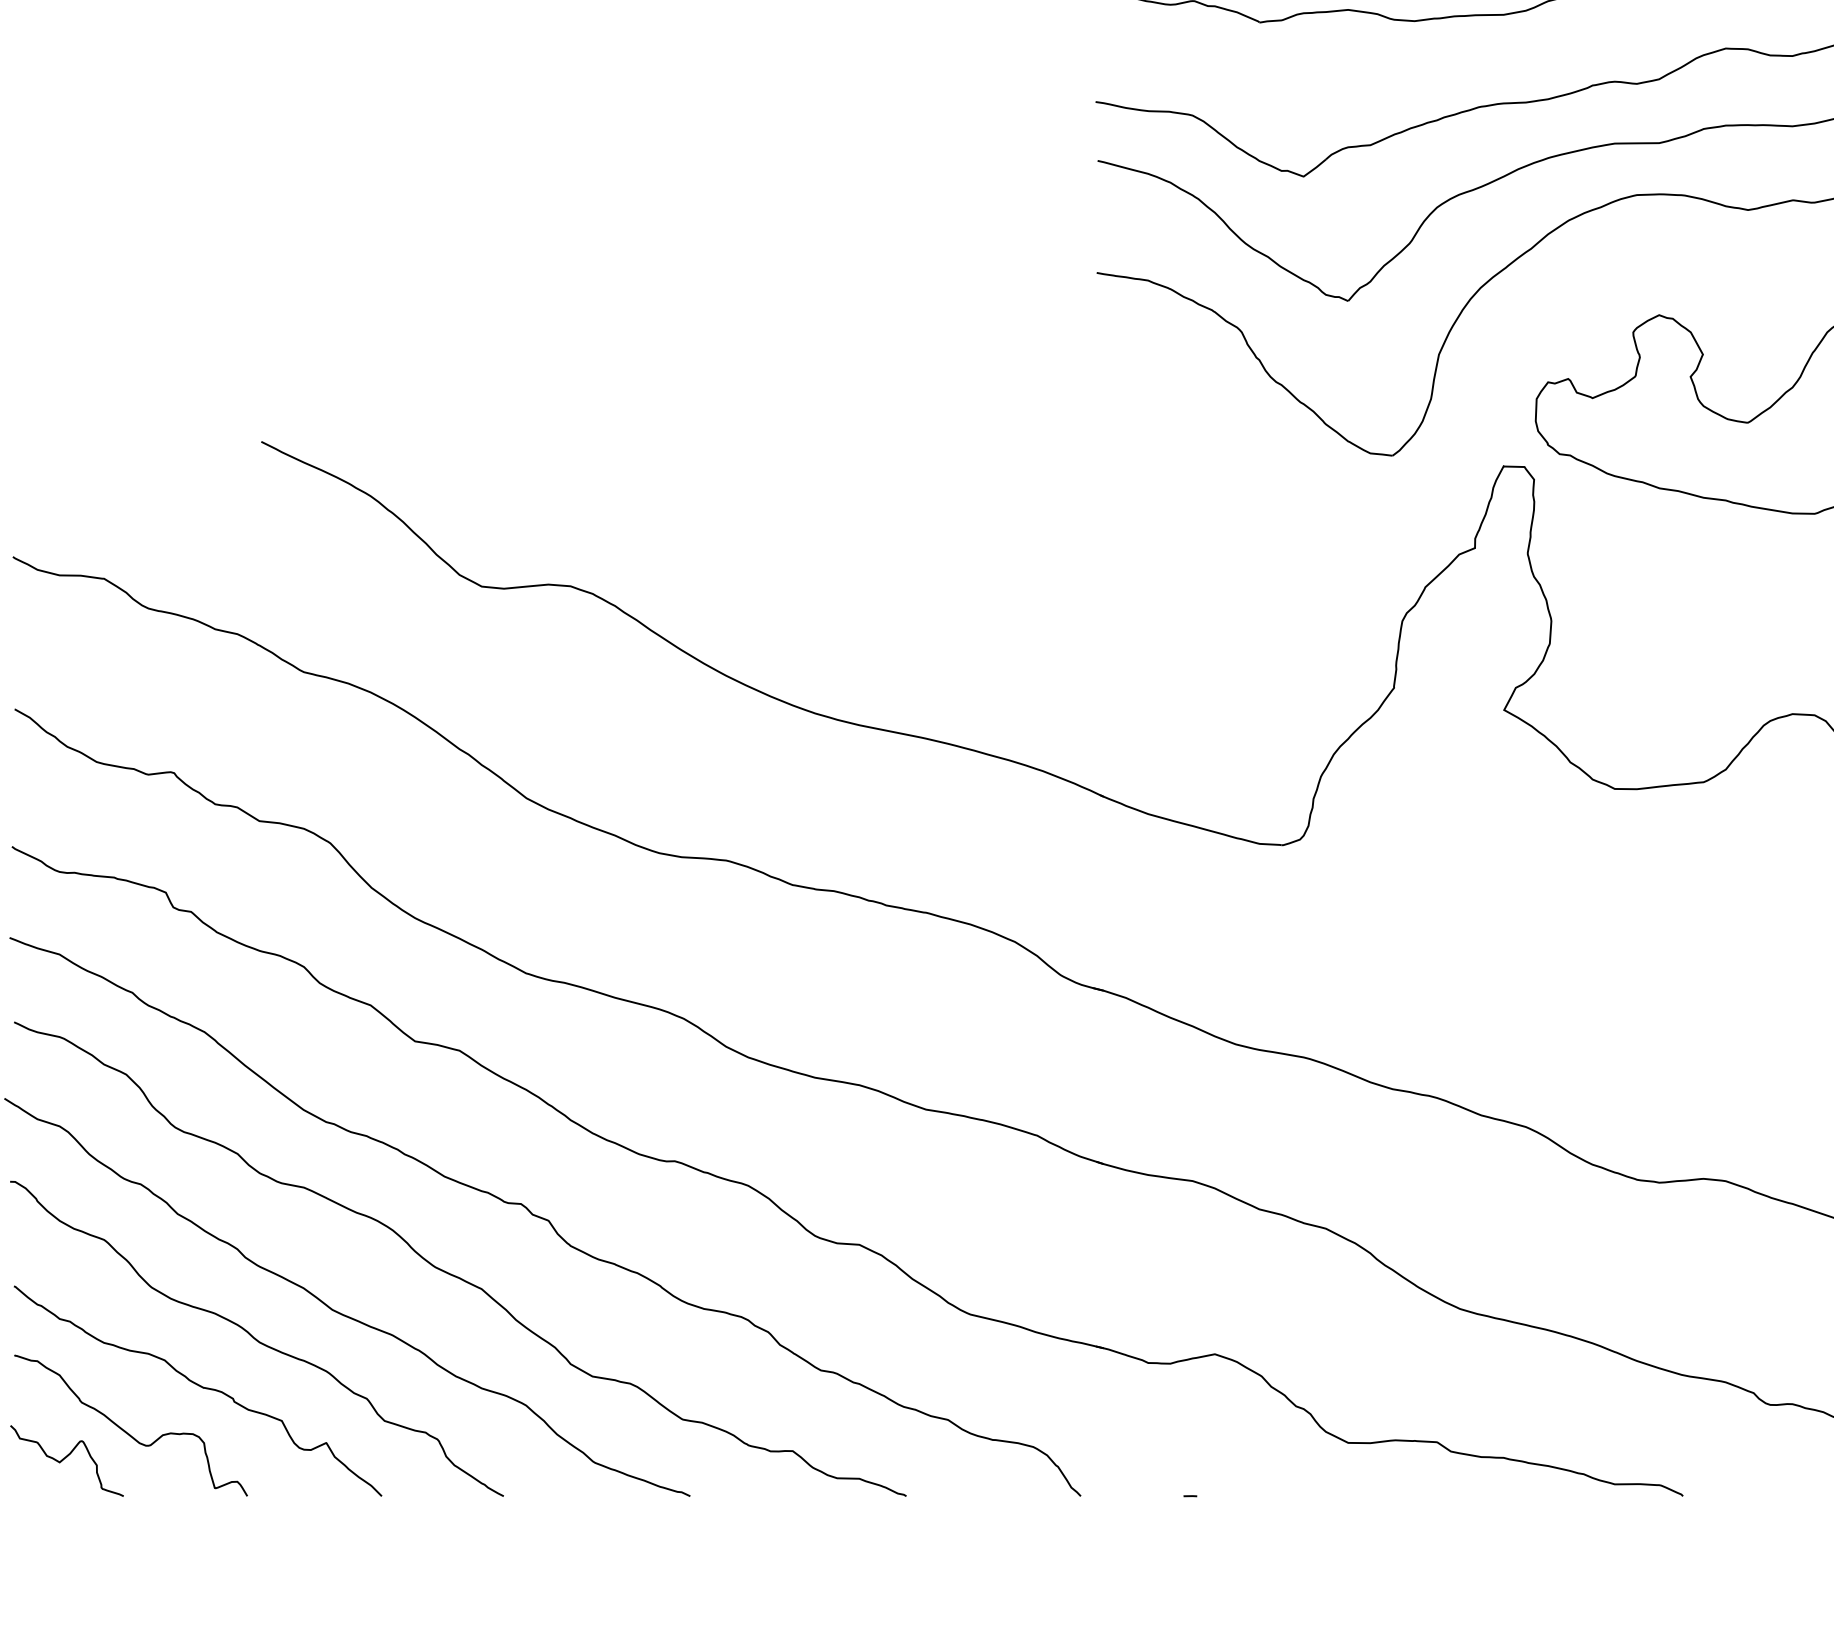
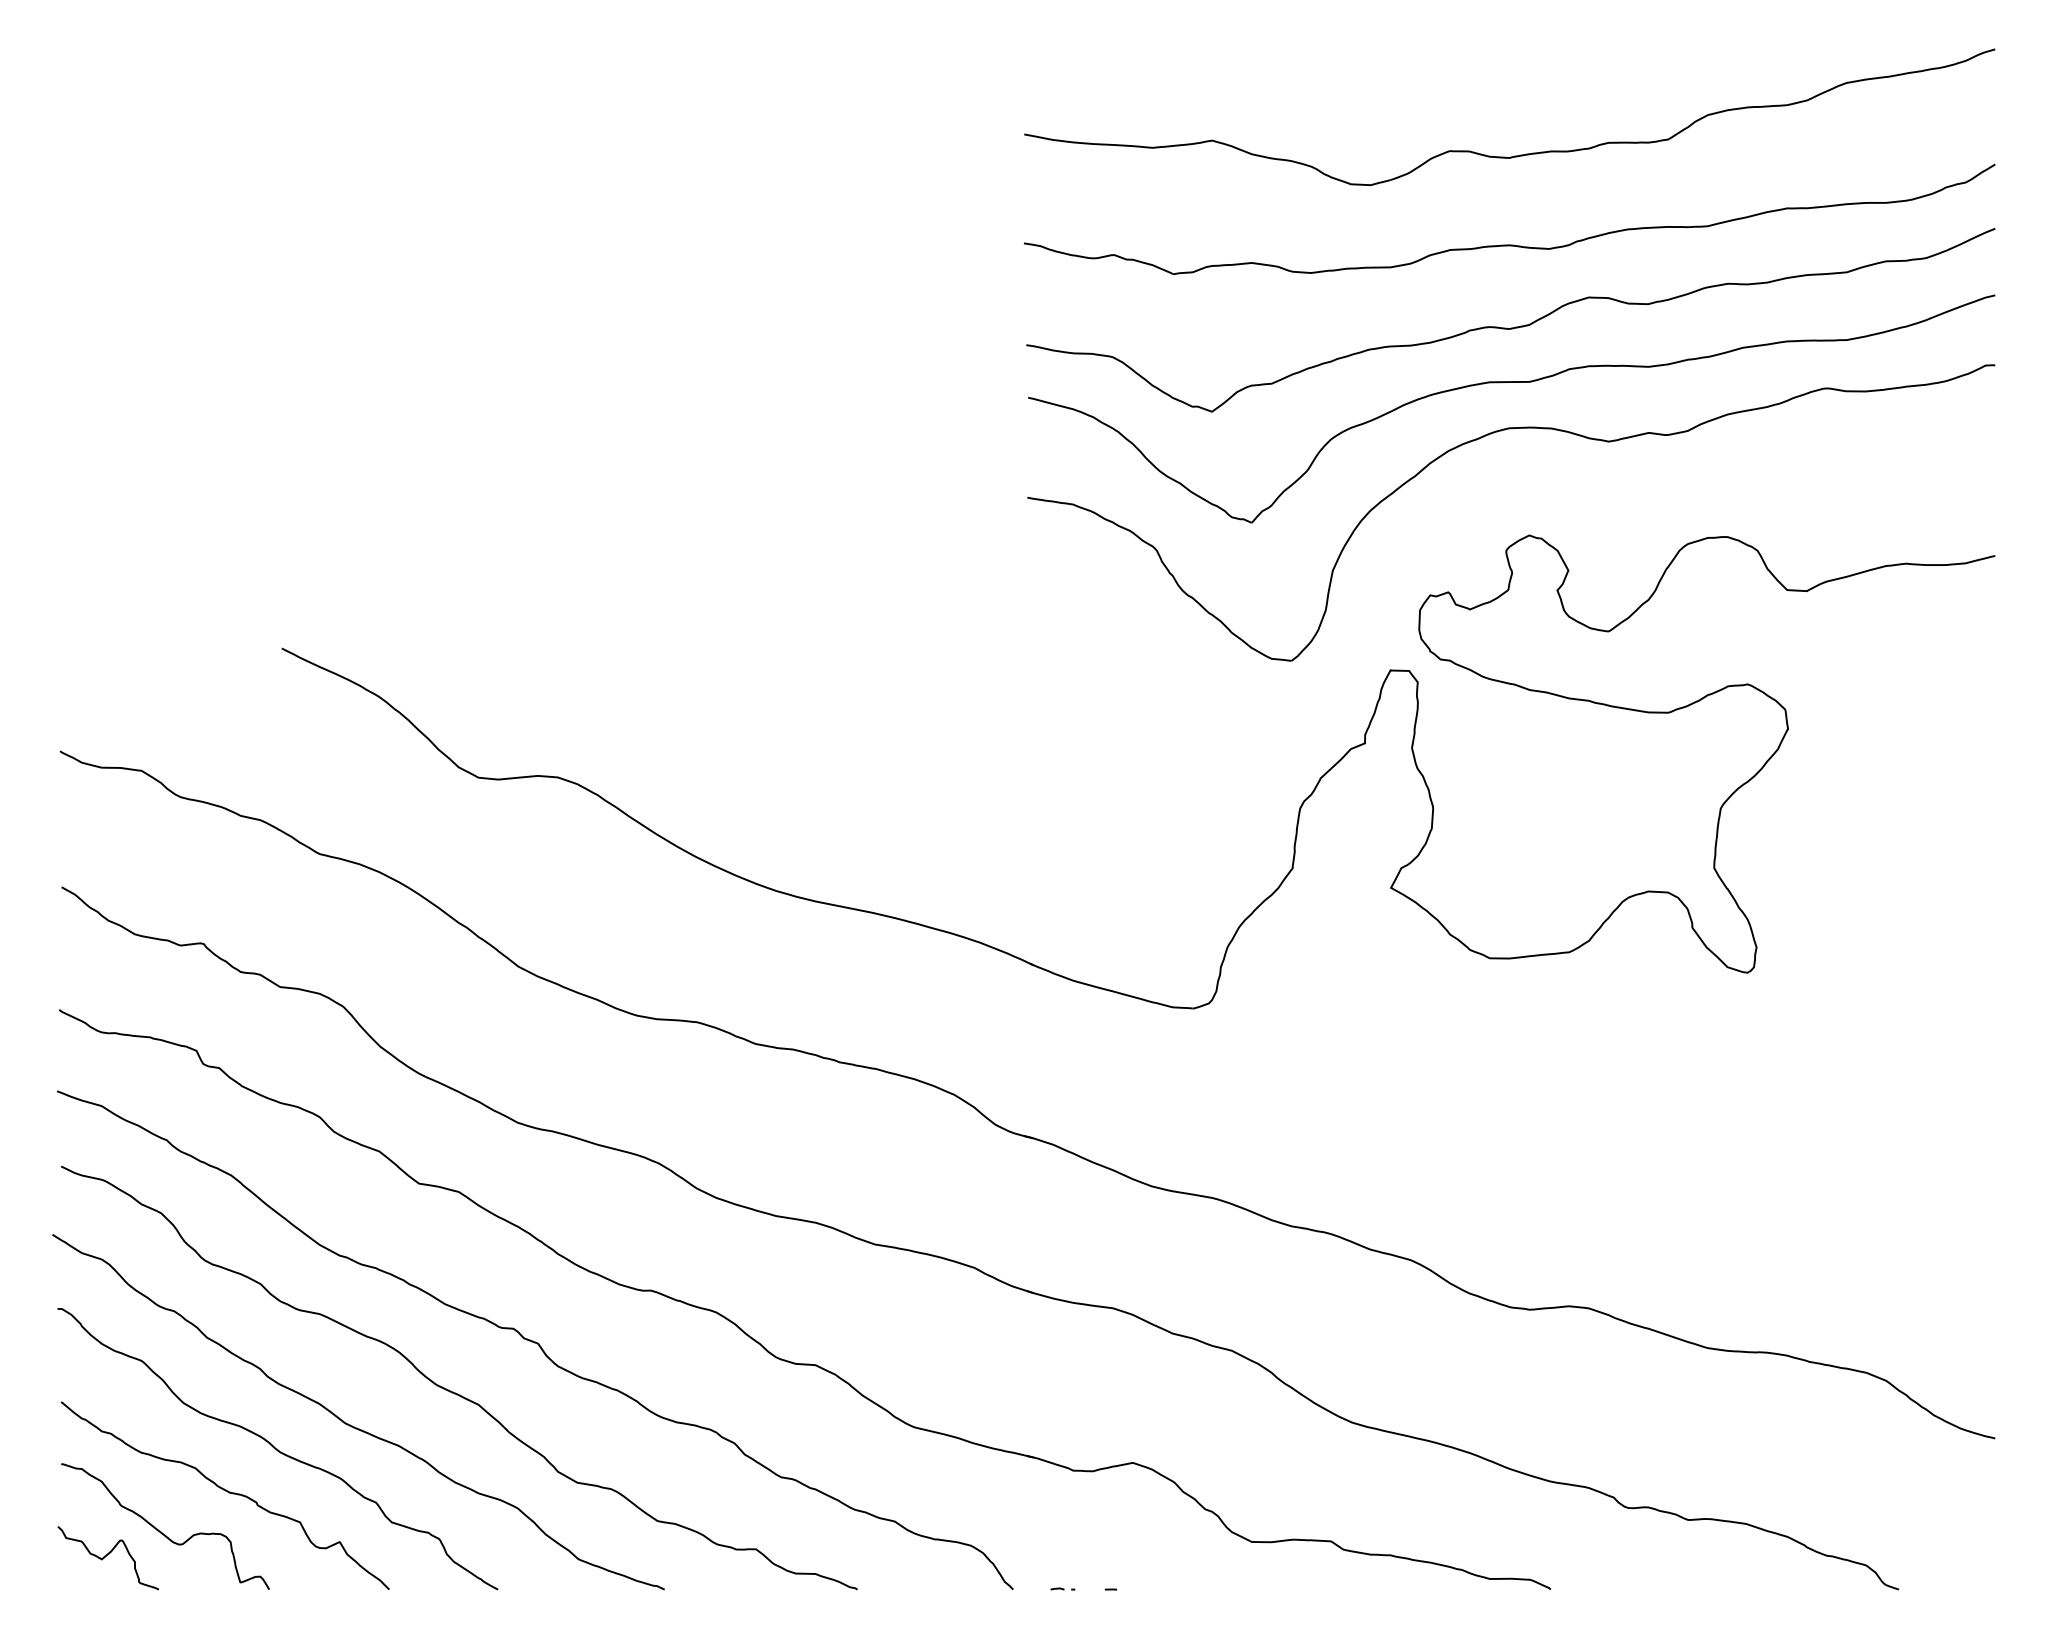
part: (1136, 1495) -> (1062, 1588), added

